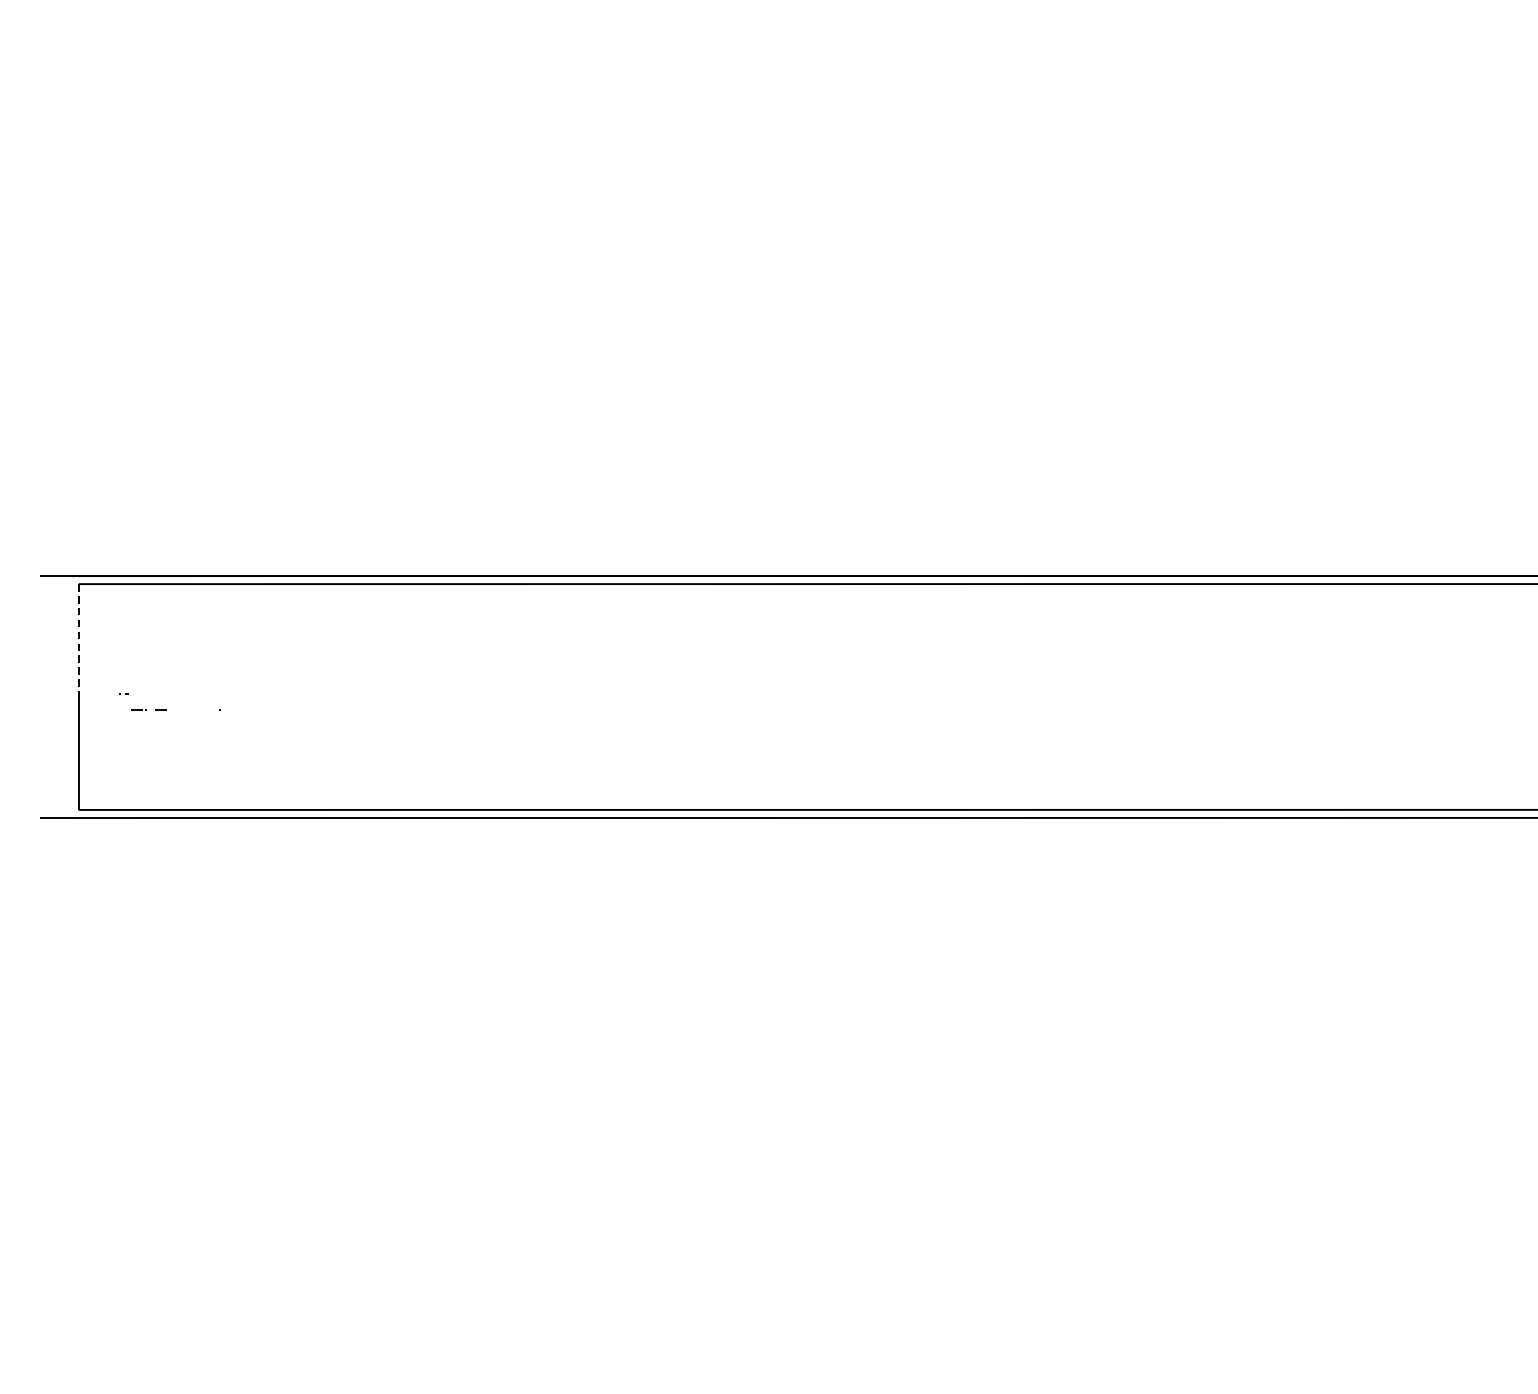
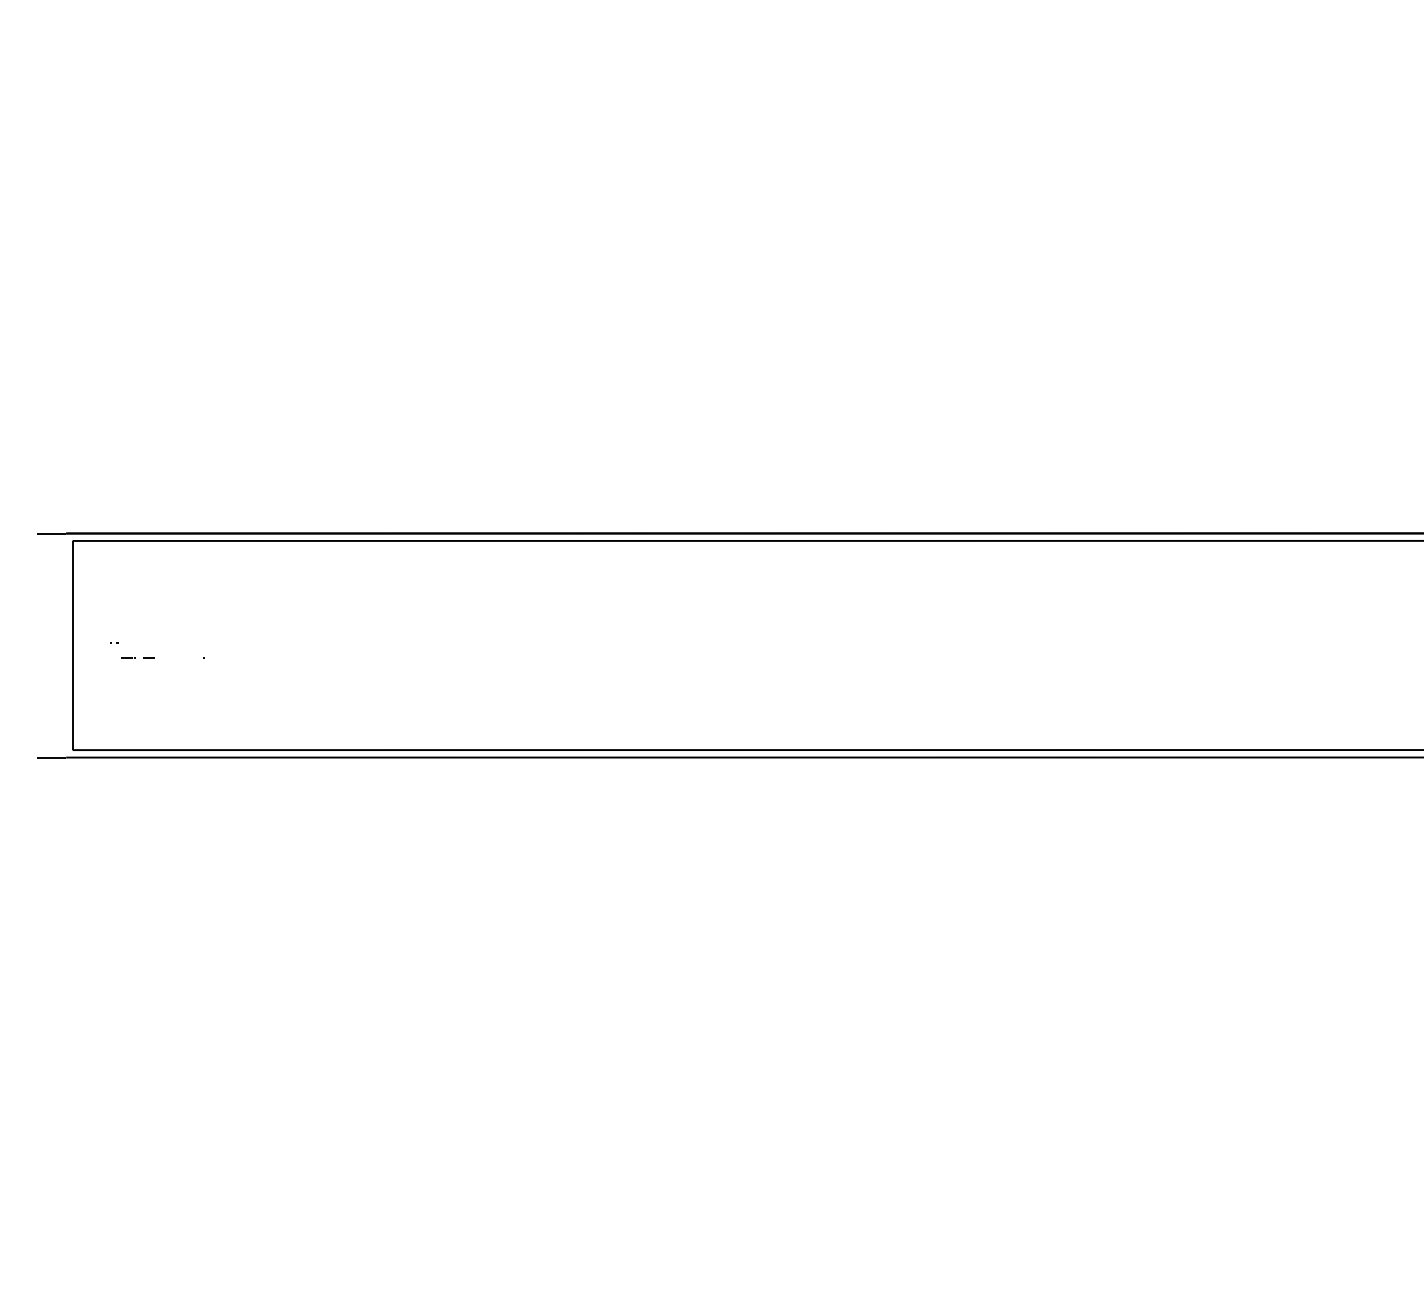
line: (78, 638) -> (72, 591), dashed -> solid

